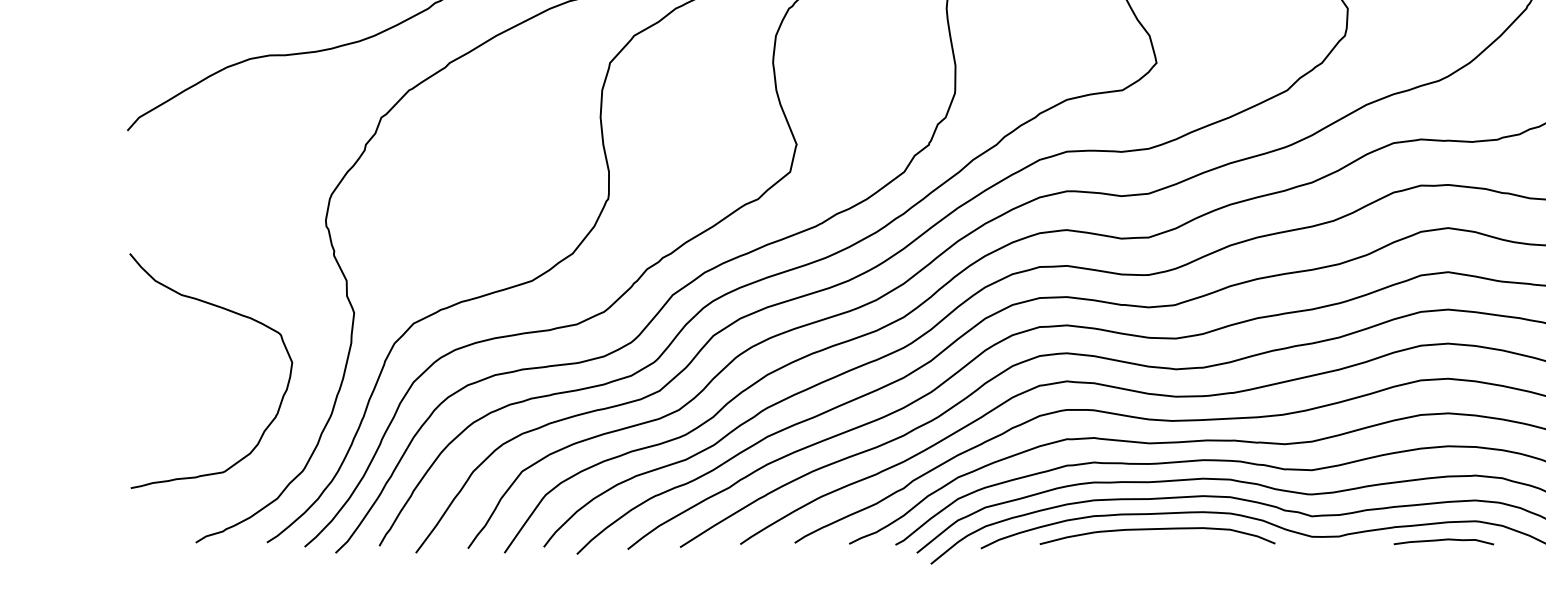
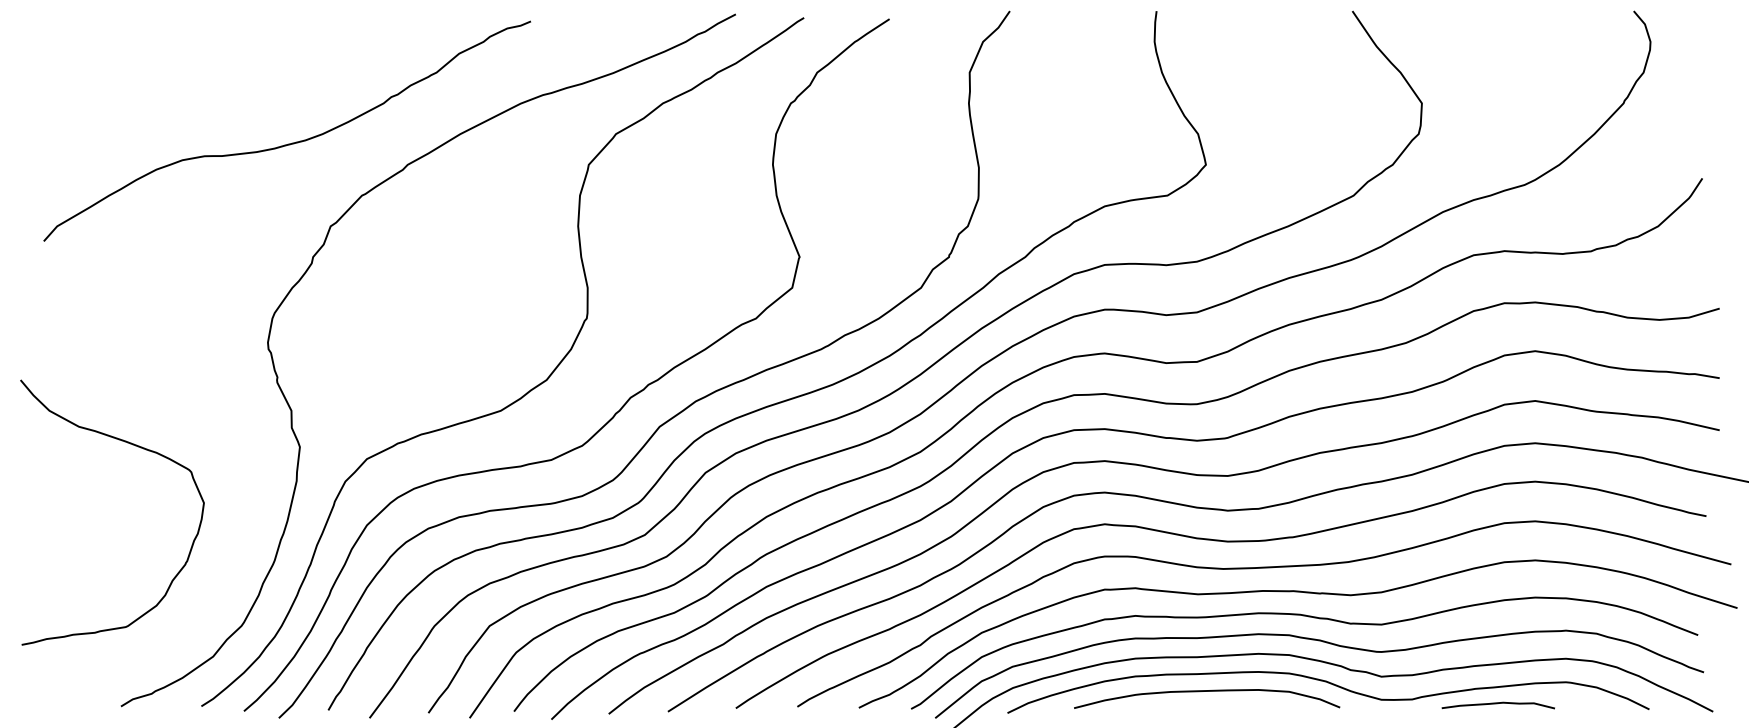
curve: (236, 314) -> (140, 448), moved
curve: (1443, 540) -> (1497, 704), moved

